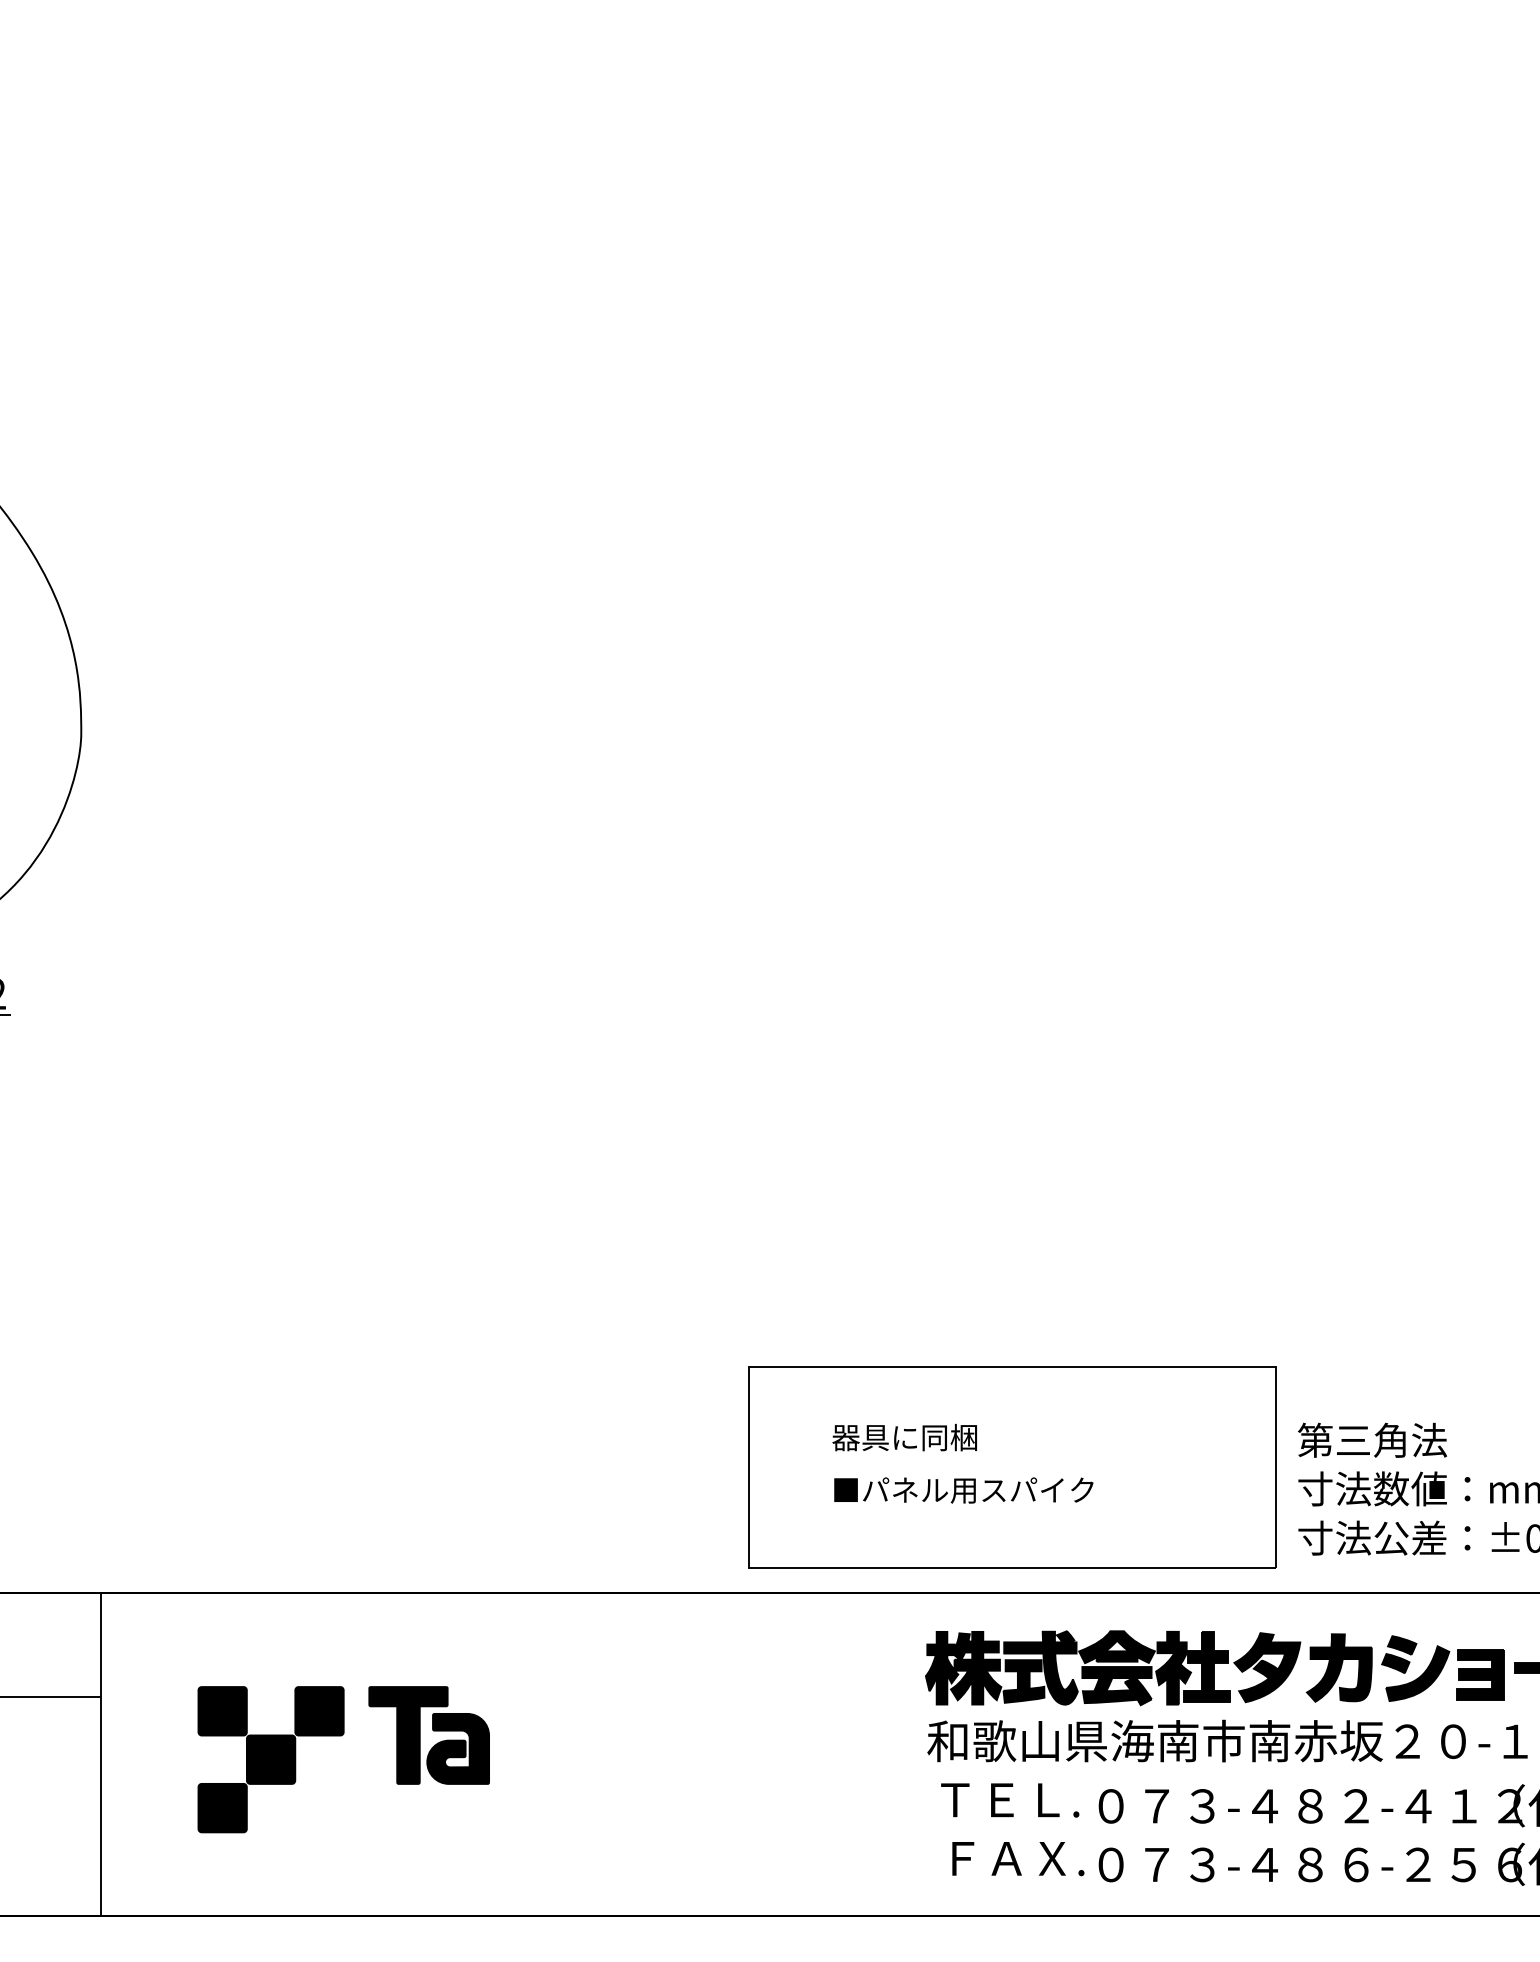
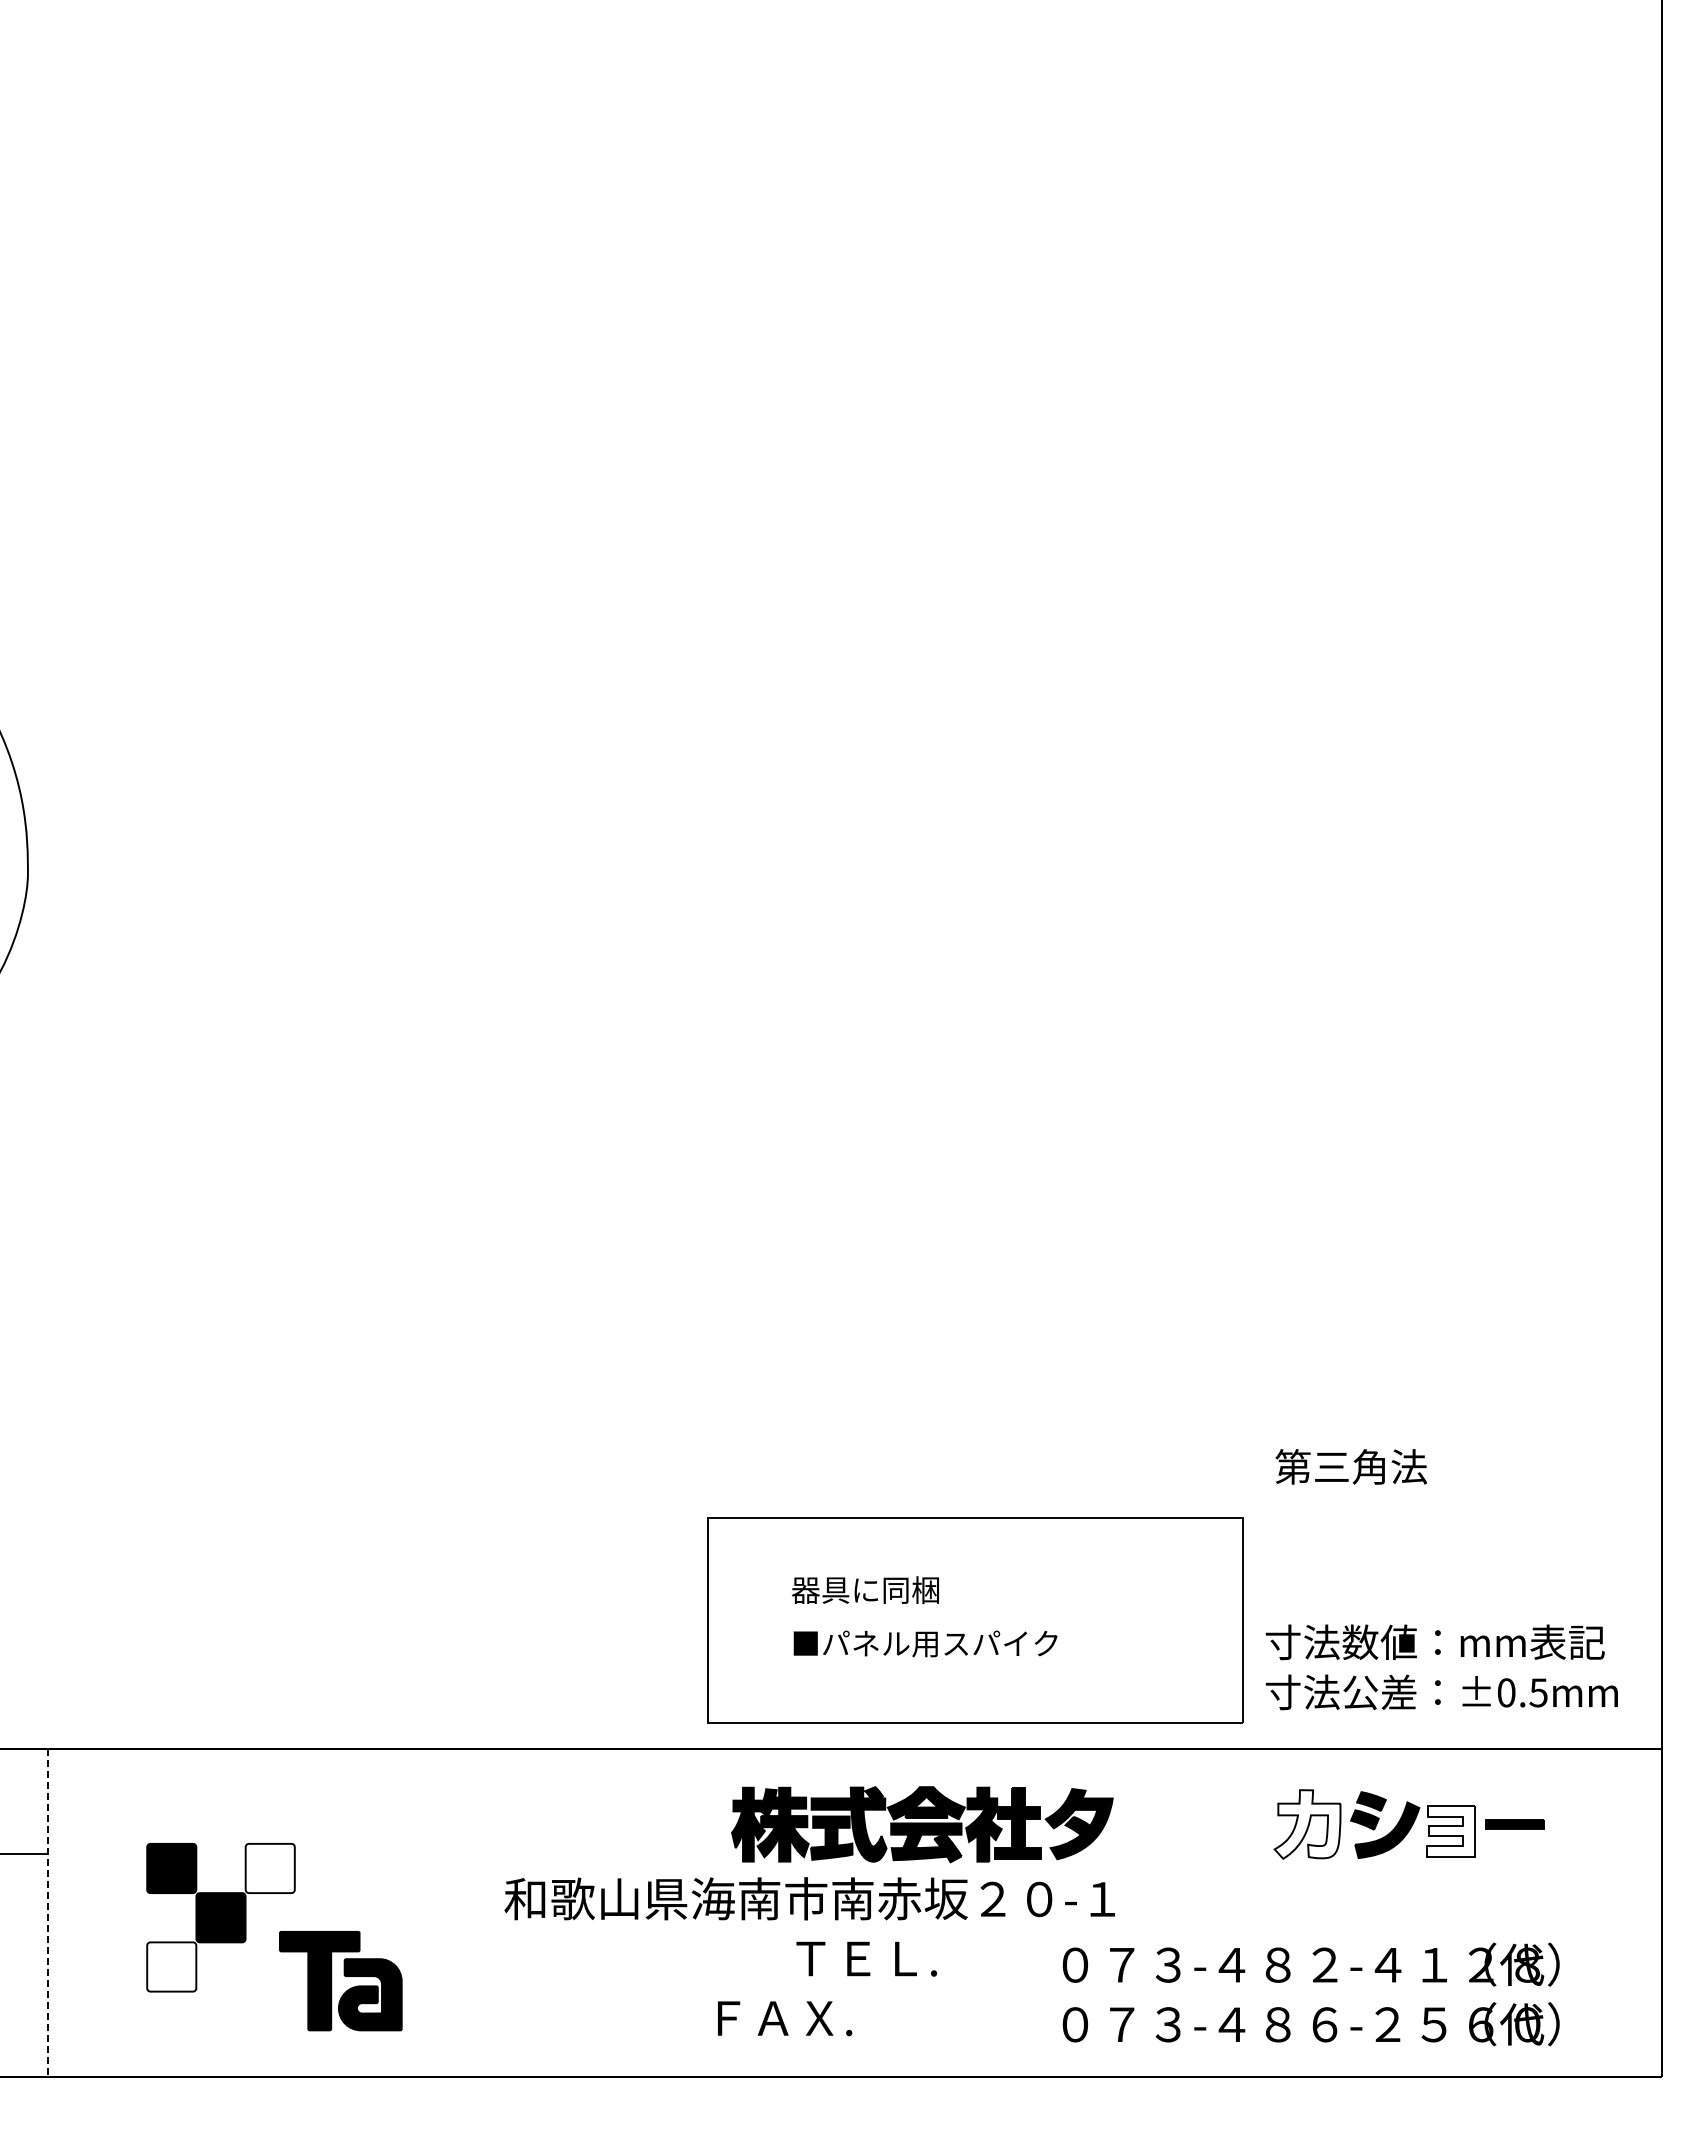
text: (1371, 1439) -> (1350, 1466), moved
part: (1113, 1668) -> (922, 1824), moved
fill: (1339, 1668) -> (1307, 1824), removed
fill: (1479, 1674) -> (1450, 1831), removed
fill: (318, 1711) -> (269, 1868), removed
part: (432, 1730) -> (344, 1976), moved
text: (1227, 1740) -> (809, 1898), moved
line: (100, 1755) -> (47, 1913), solid -> dashed
text: (1009, 1799) -> (866, 1958), moved
fill: (222, 1807) -> (171, 1966), removed
text: (1018, 1858) -> (785, 2018), moved

